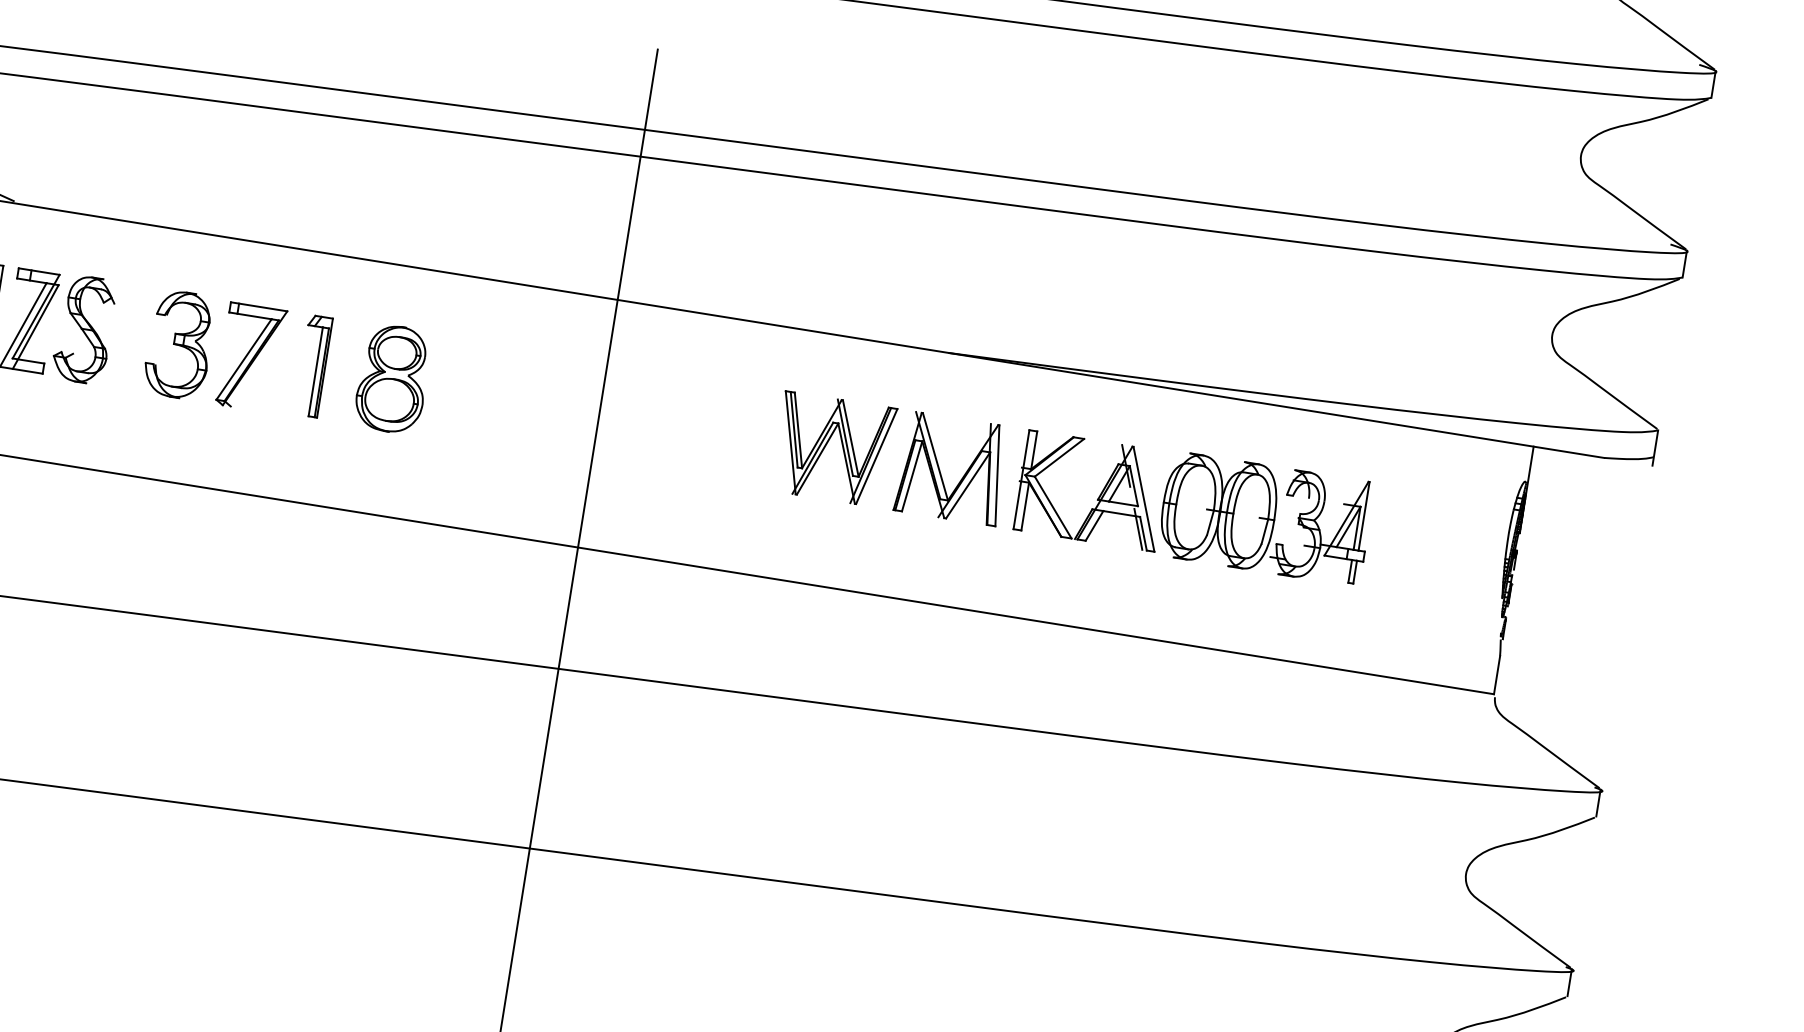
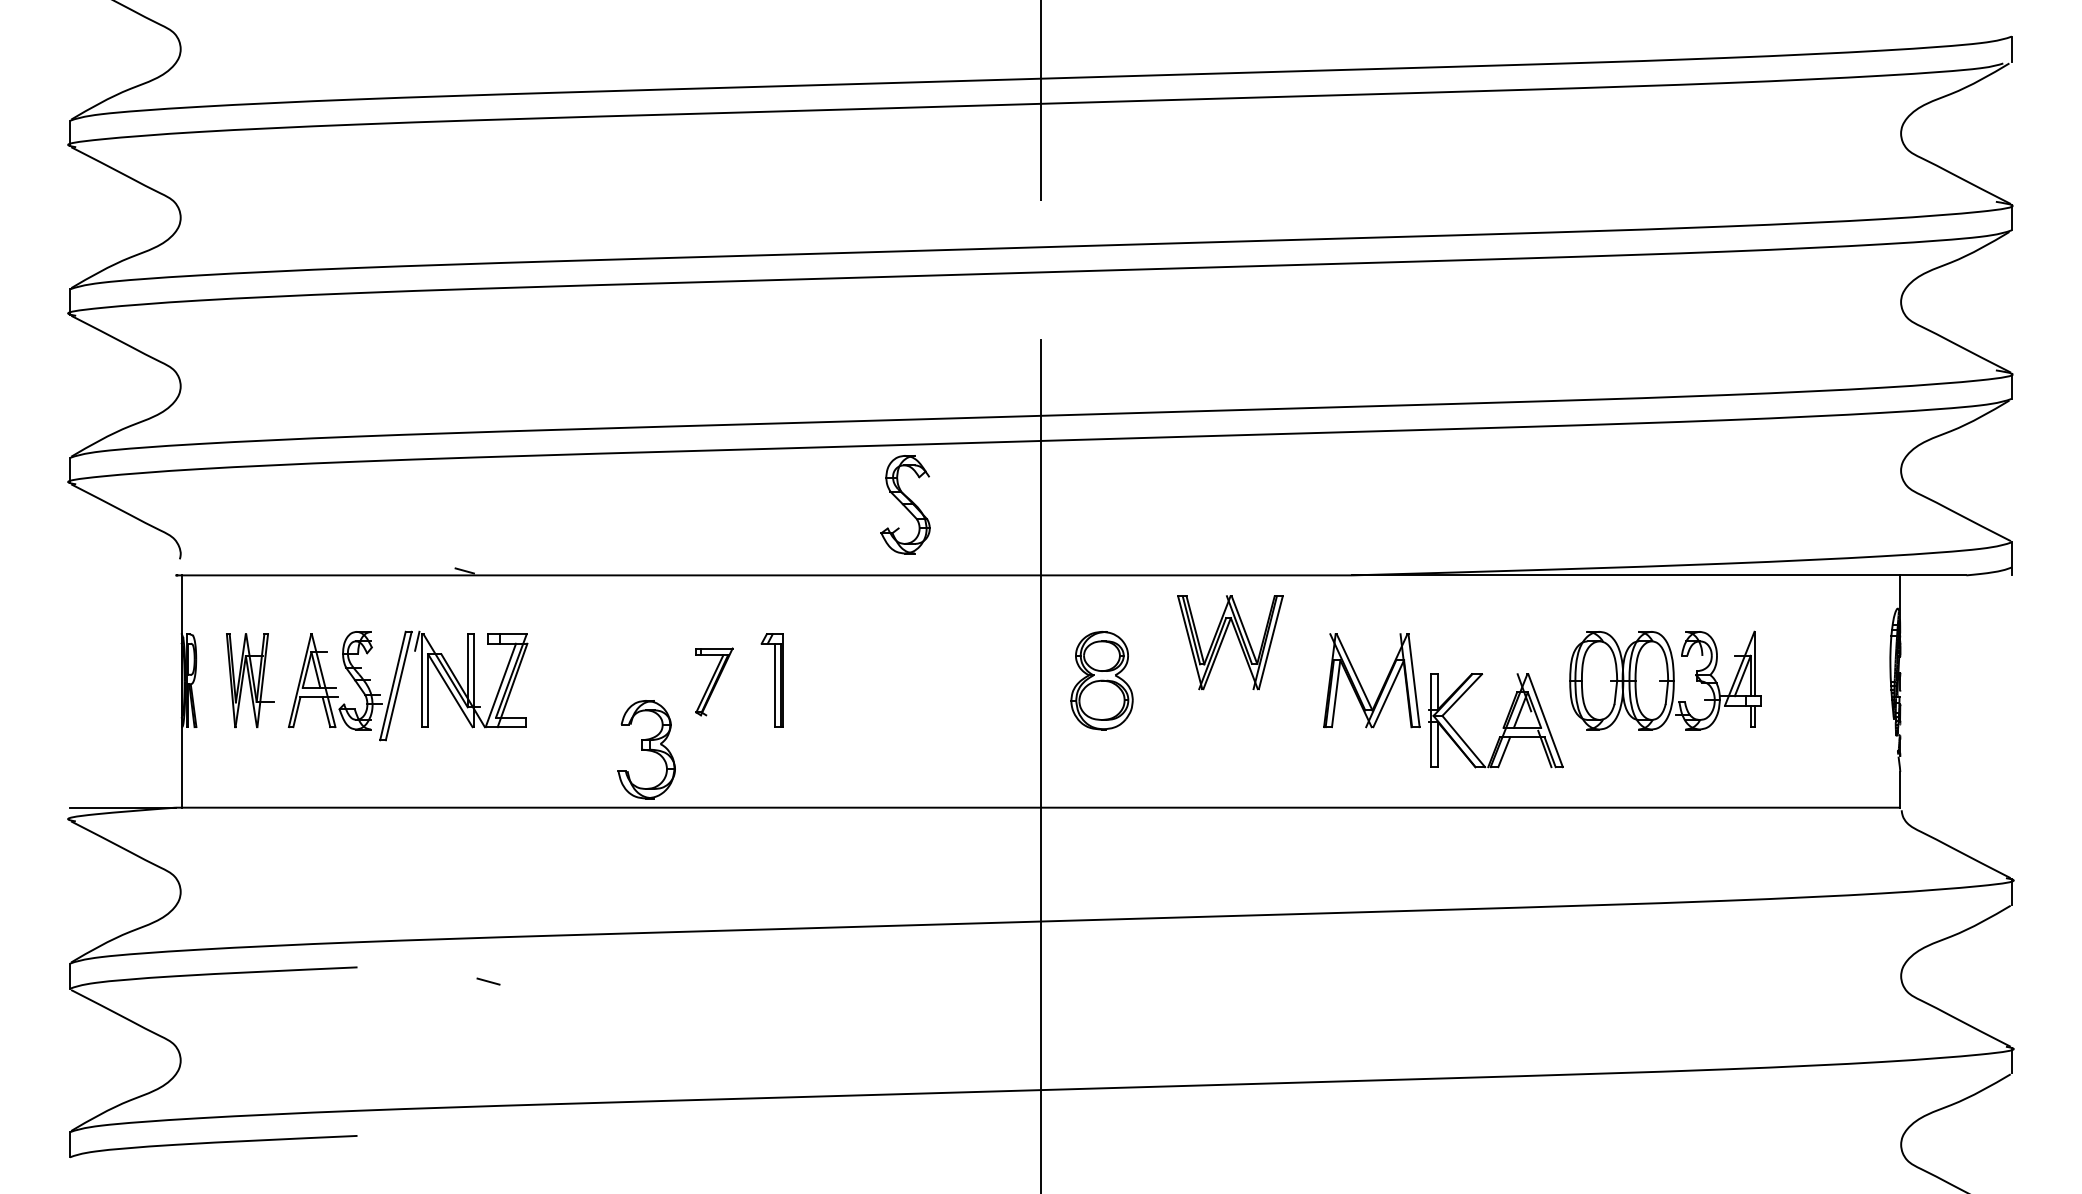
part: (84, 329) -> (905, 504), moved
part: (179, 344) -> (646, 749), moved
part: (251, 357) -> (714, 681), size x0.7
part: (392, 378) -> (1101, 680), moved
part: (826, 446) -> (1223, 640), moved
part: (1098, 496) -> (1503, 724), moved

